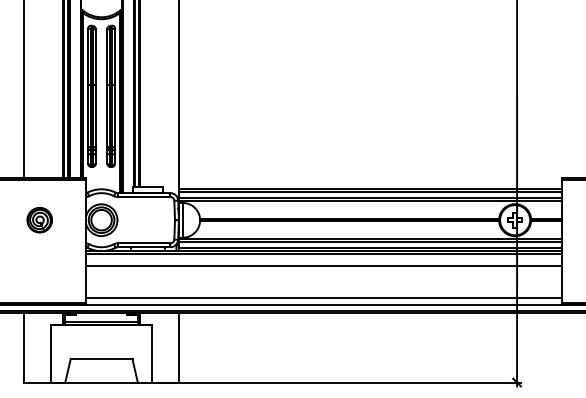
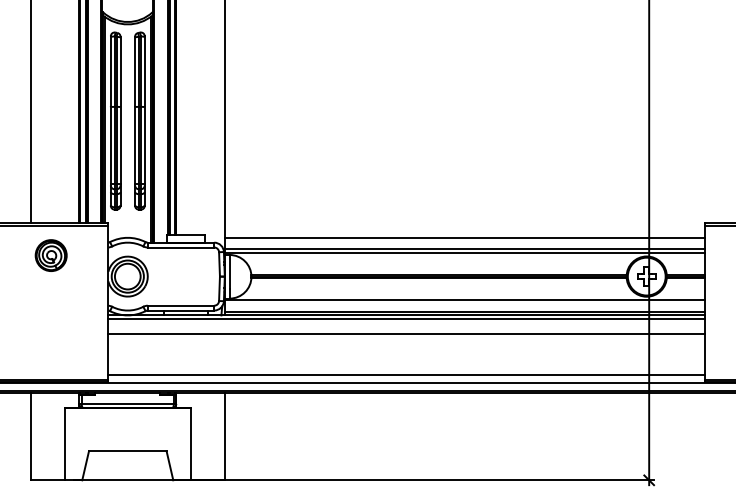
line: (369, 192) -> (464, 241), removed
part: (39, 220) -> (50, 255), moved
line: (369, 242) -> (464, 304), removed

